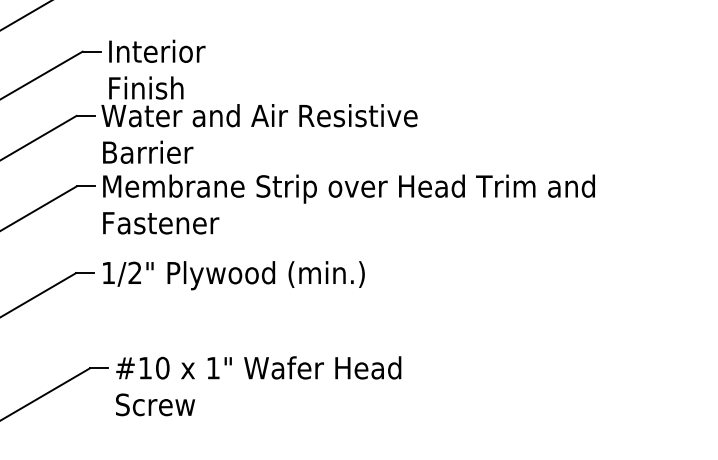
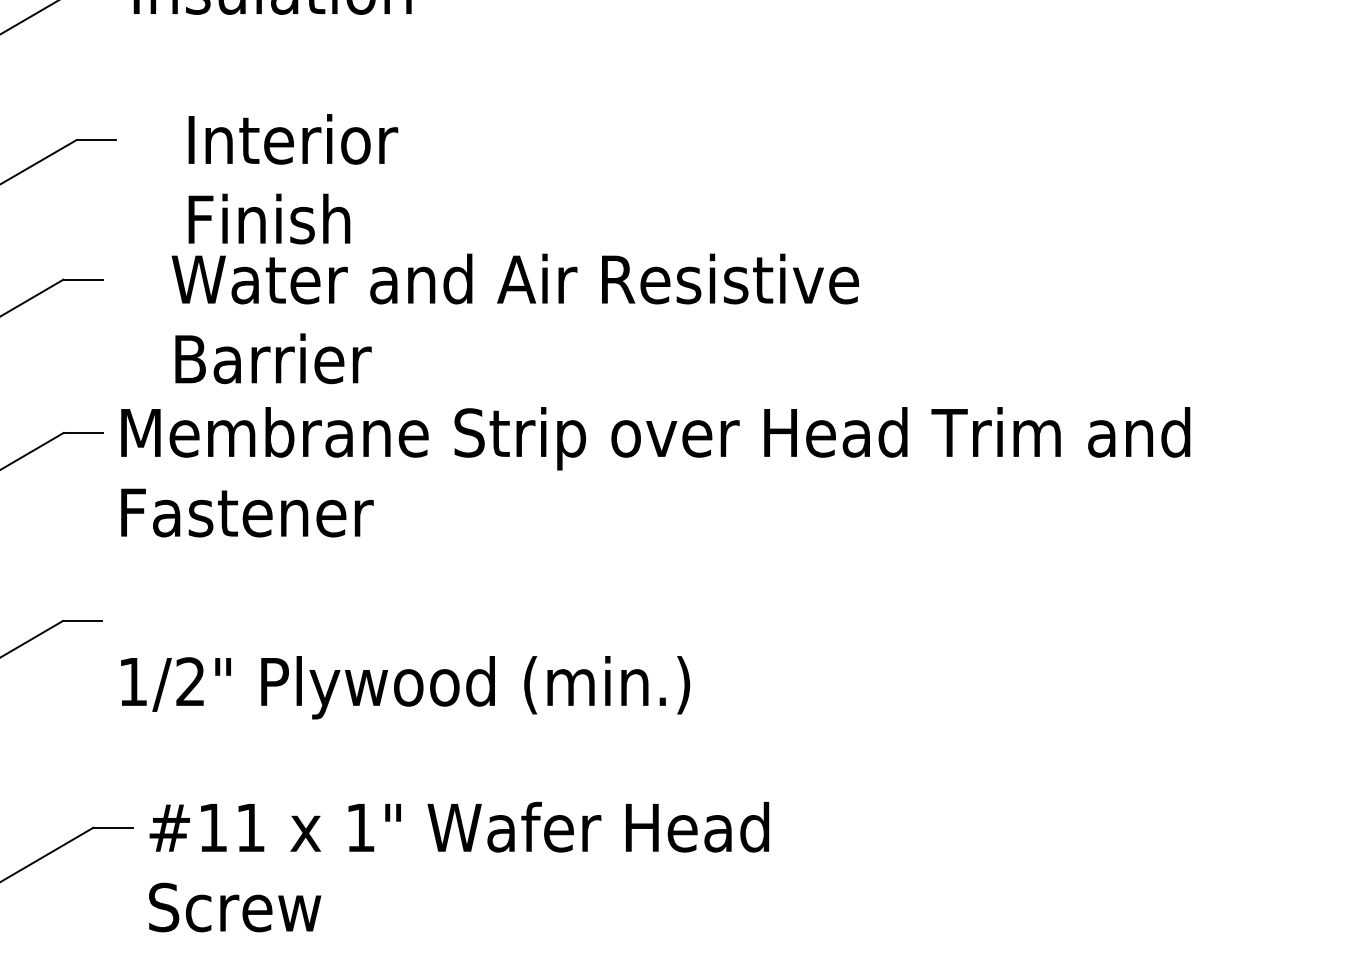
text: (259, 101) -> (515, 248), moved
text: (233, 275) -> (404, 687), moved
text: (162, 367) -> (250, 826), #10 -> #11

